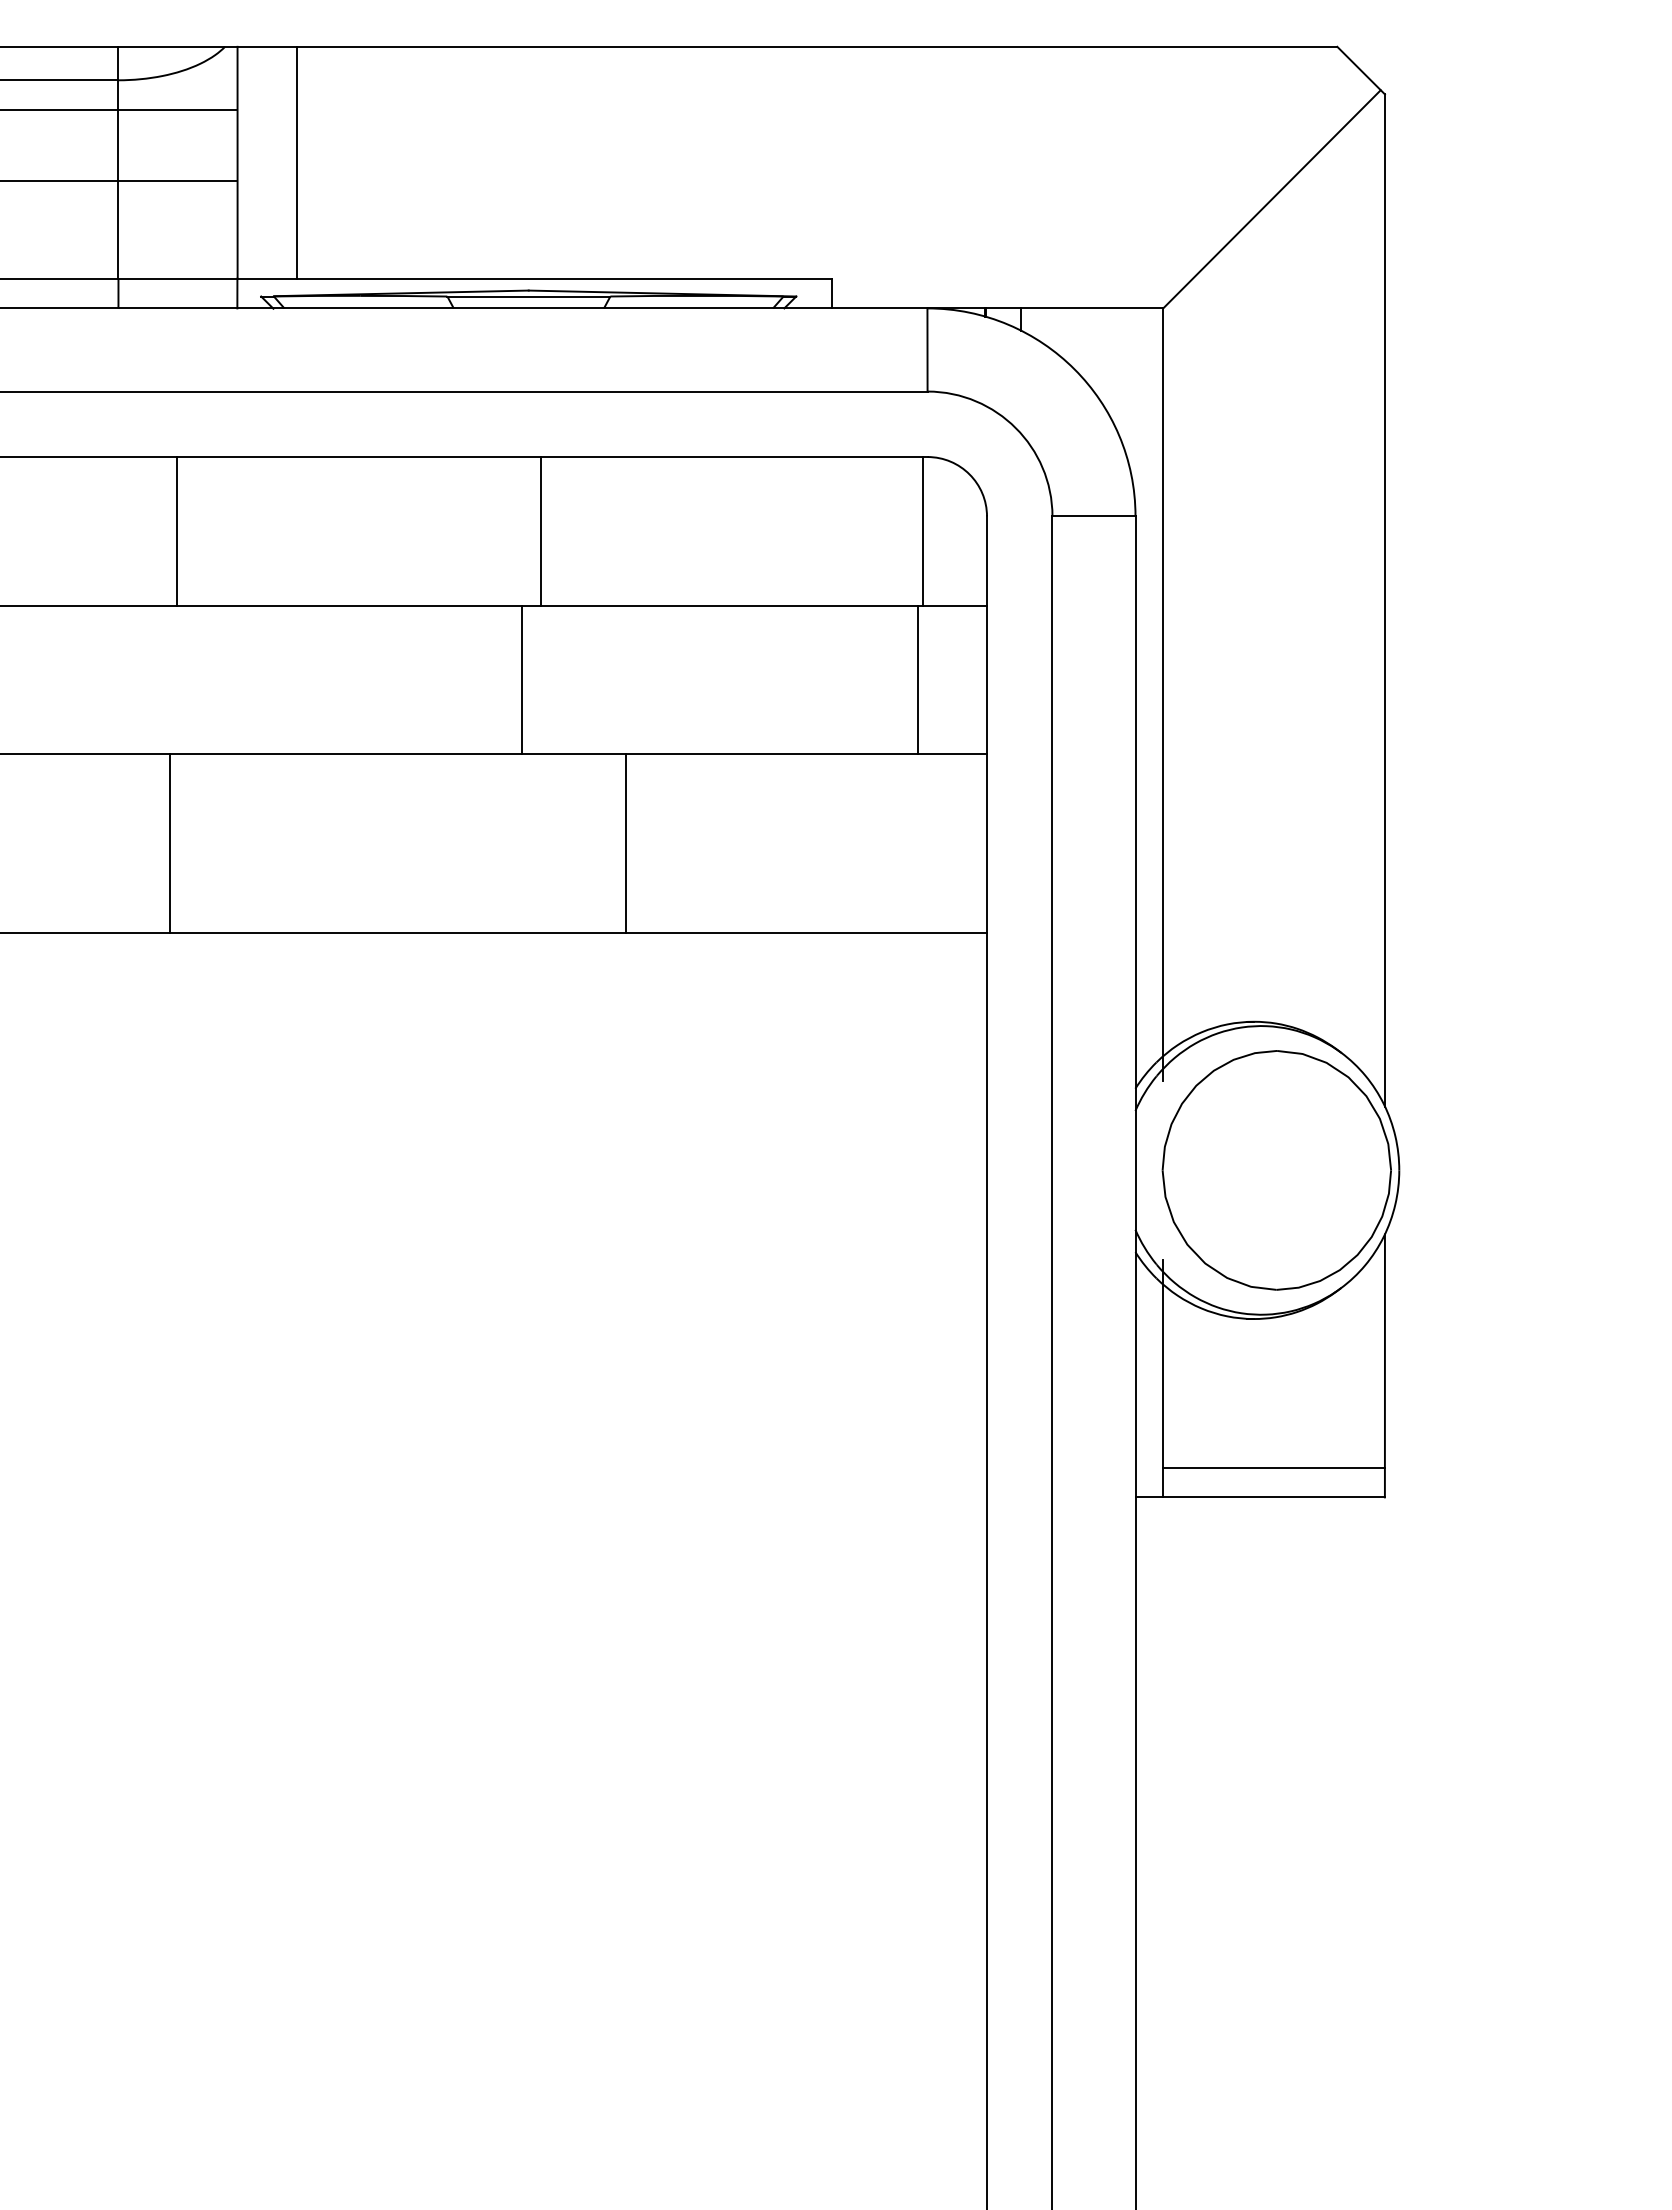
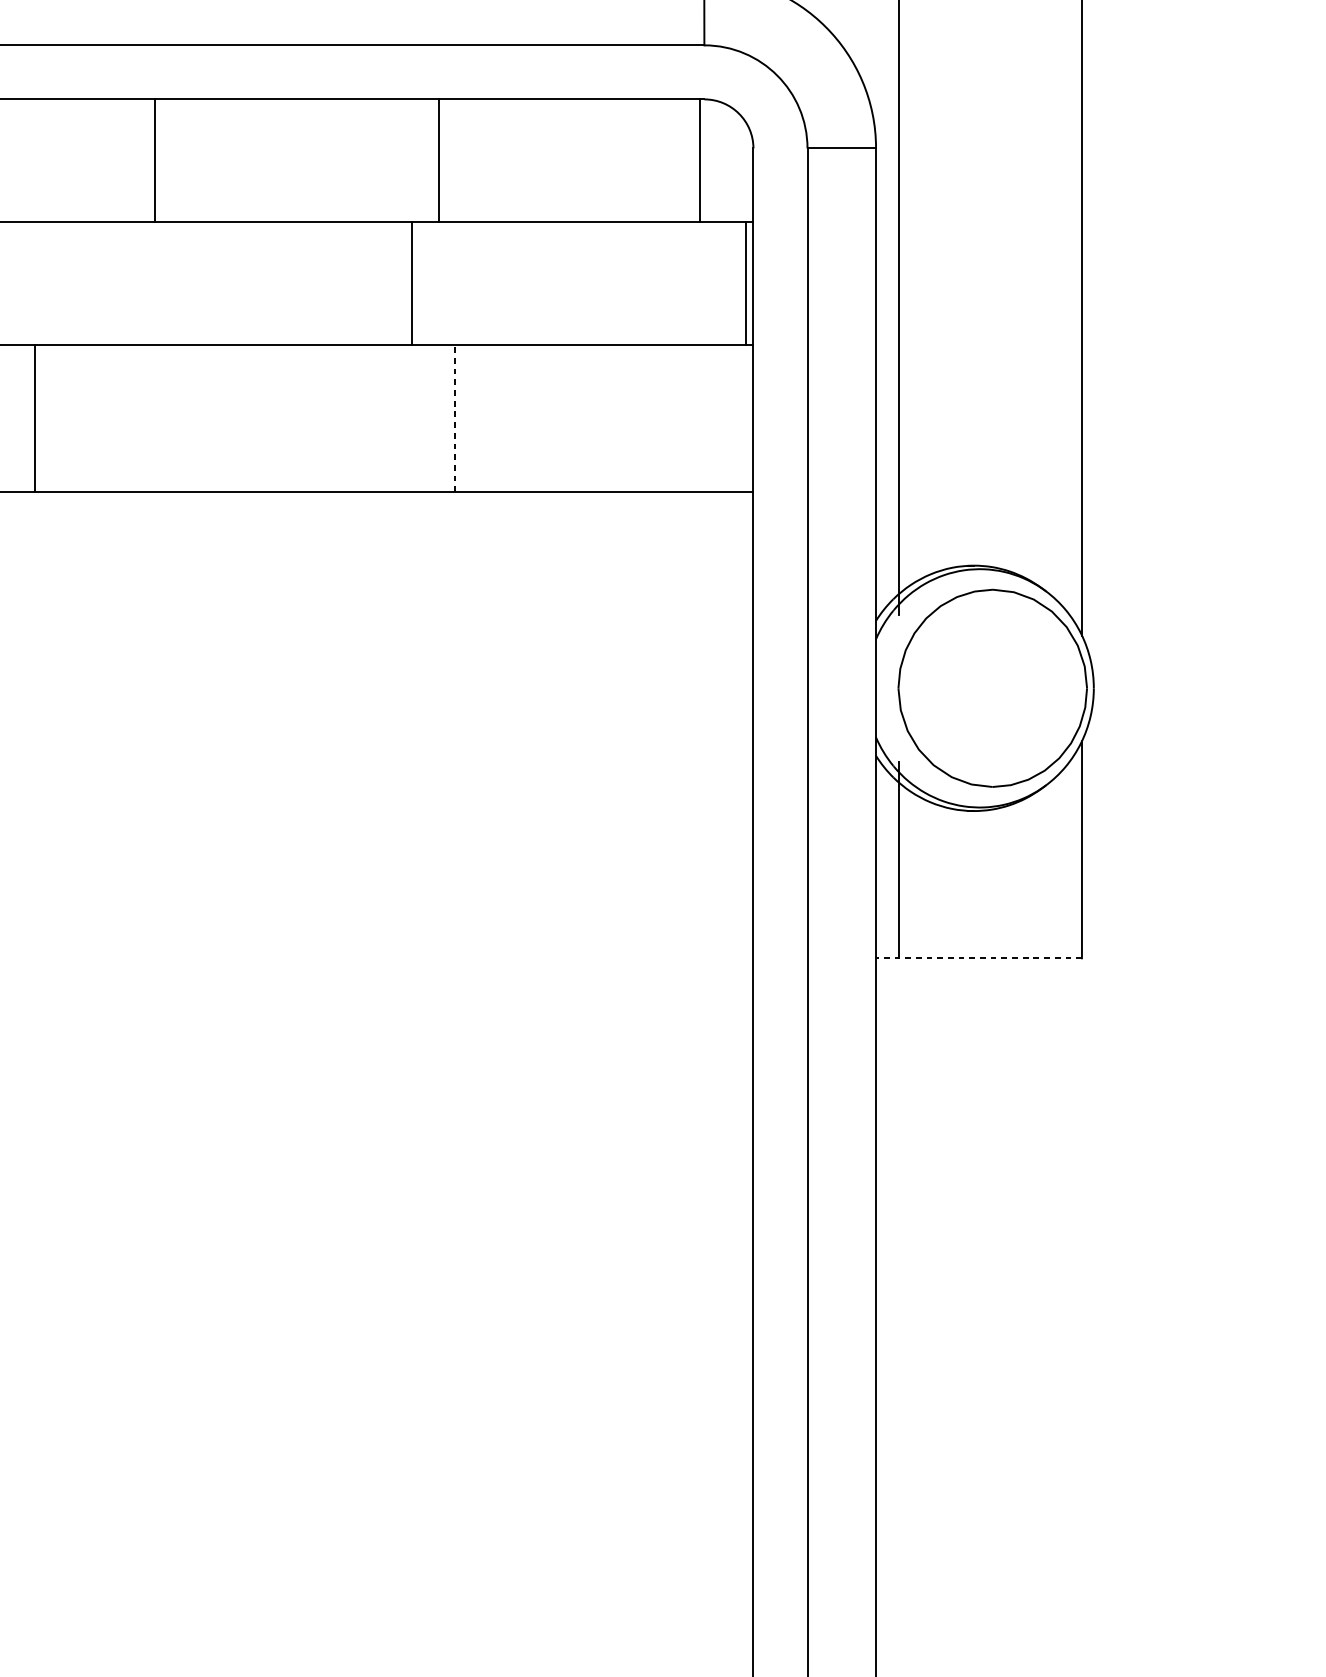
line: (176, 531) -> (155, 160), moved
line: (540, 531) -> (438, 160), moved
line: (521, 679) -> (412, 283), moved
line: (917, 679) -> (745, 283), moved
line: (625, 842) -> (454, 417), solid -> dashed
line: (170, 843) -> (34, 418), moved
line: (1273, 1467) -> (989, 933), removed
line: (1260, 1497) -> (979, 958), solid -> dashed

